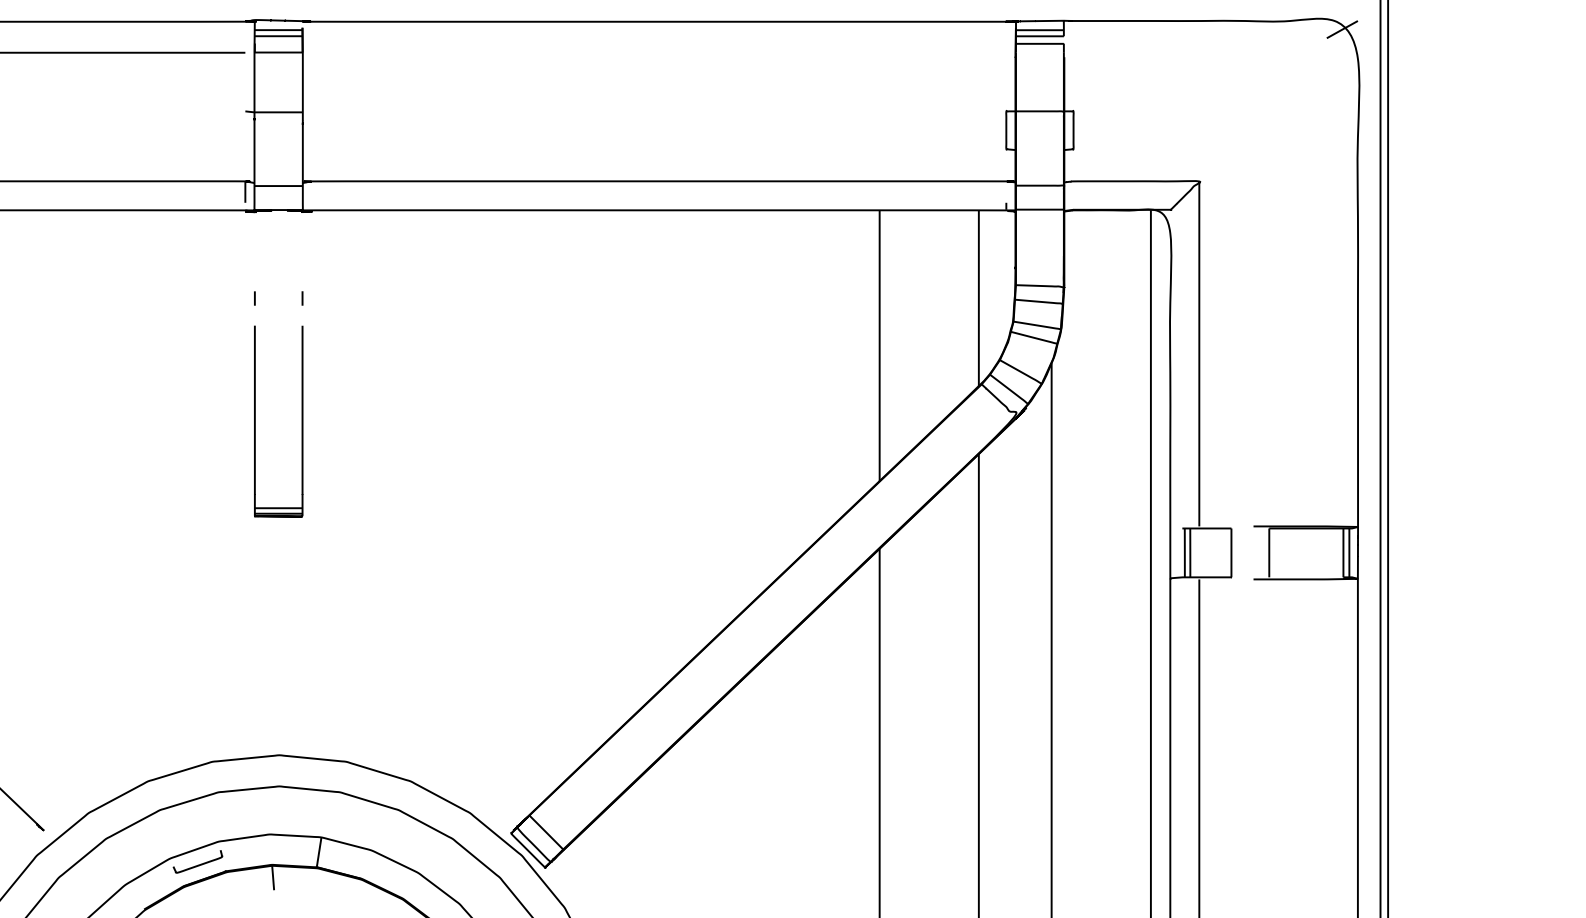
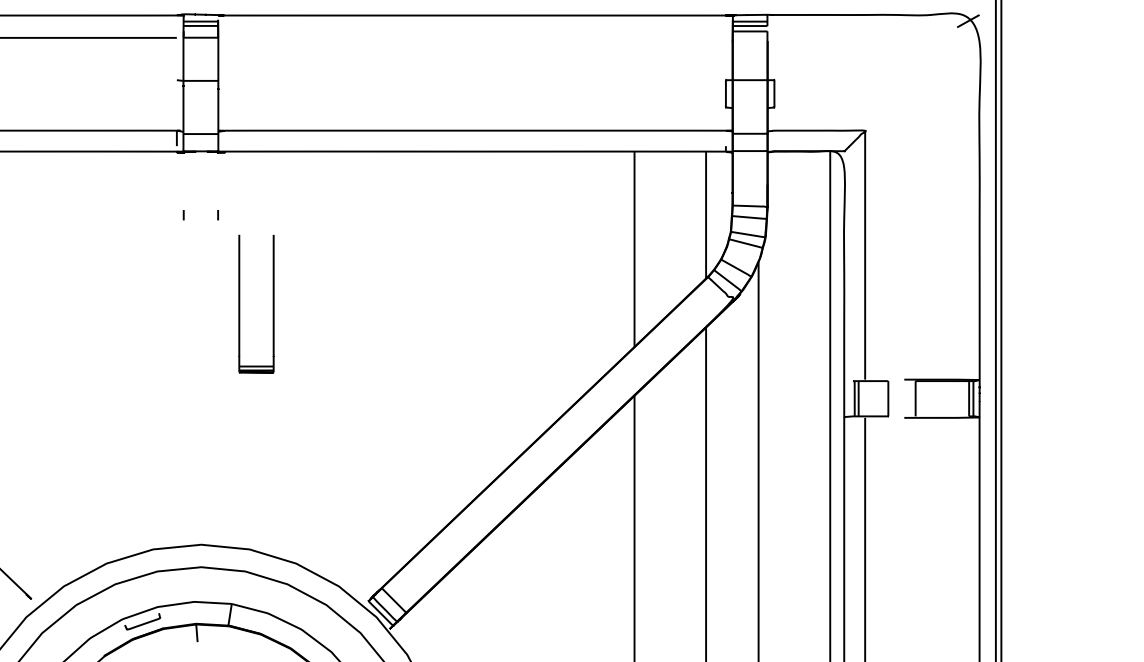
part: (255, 421) -> (239, 303), moved

